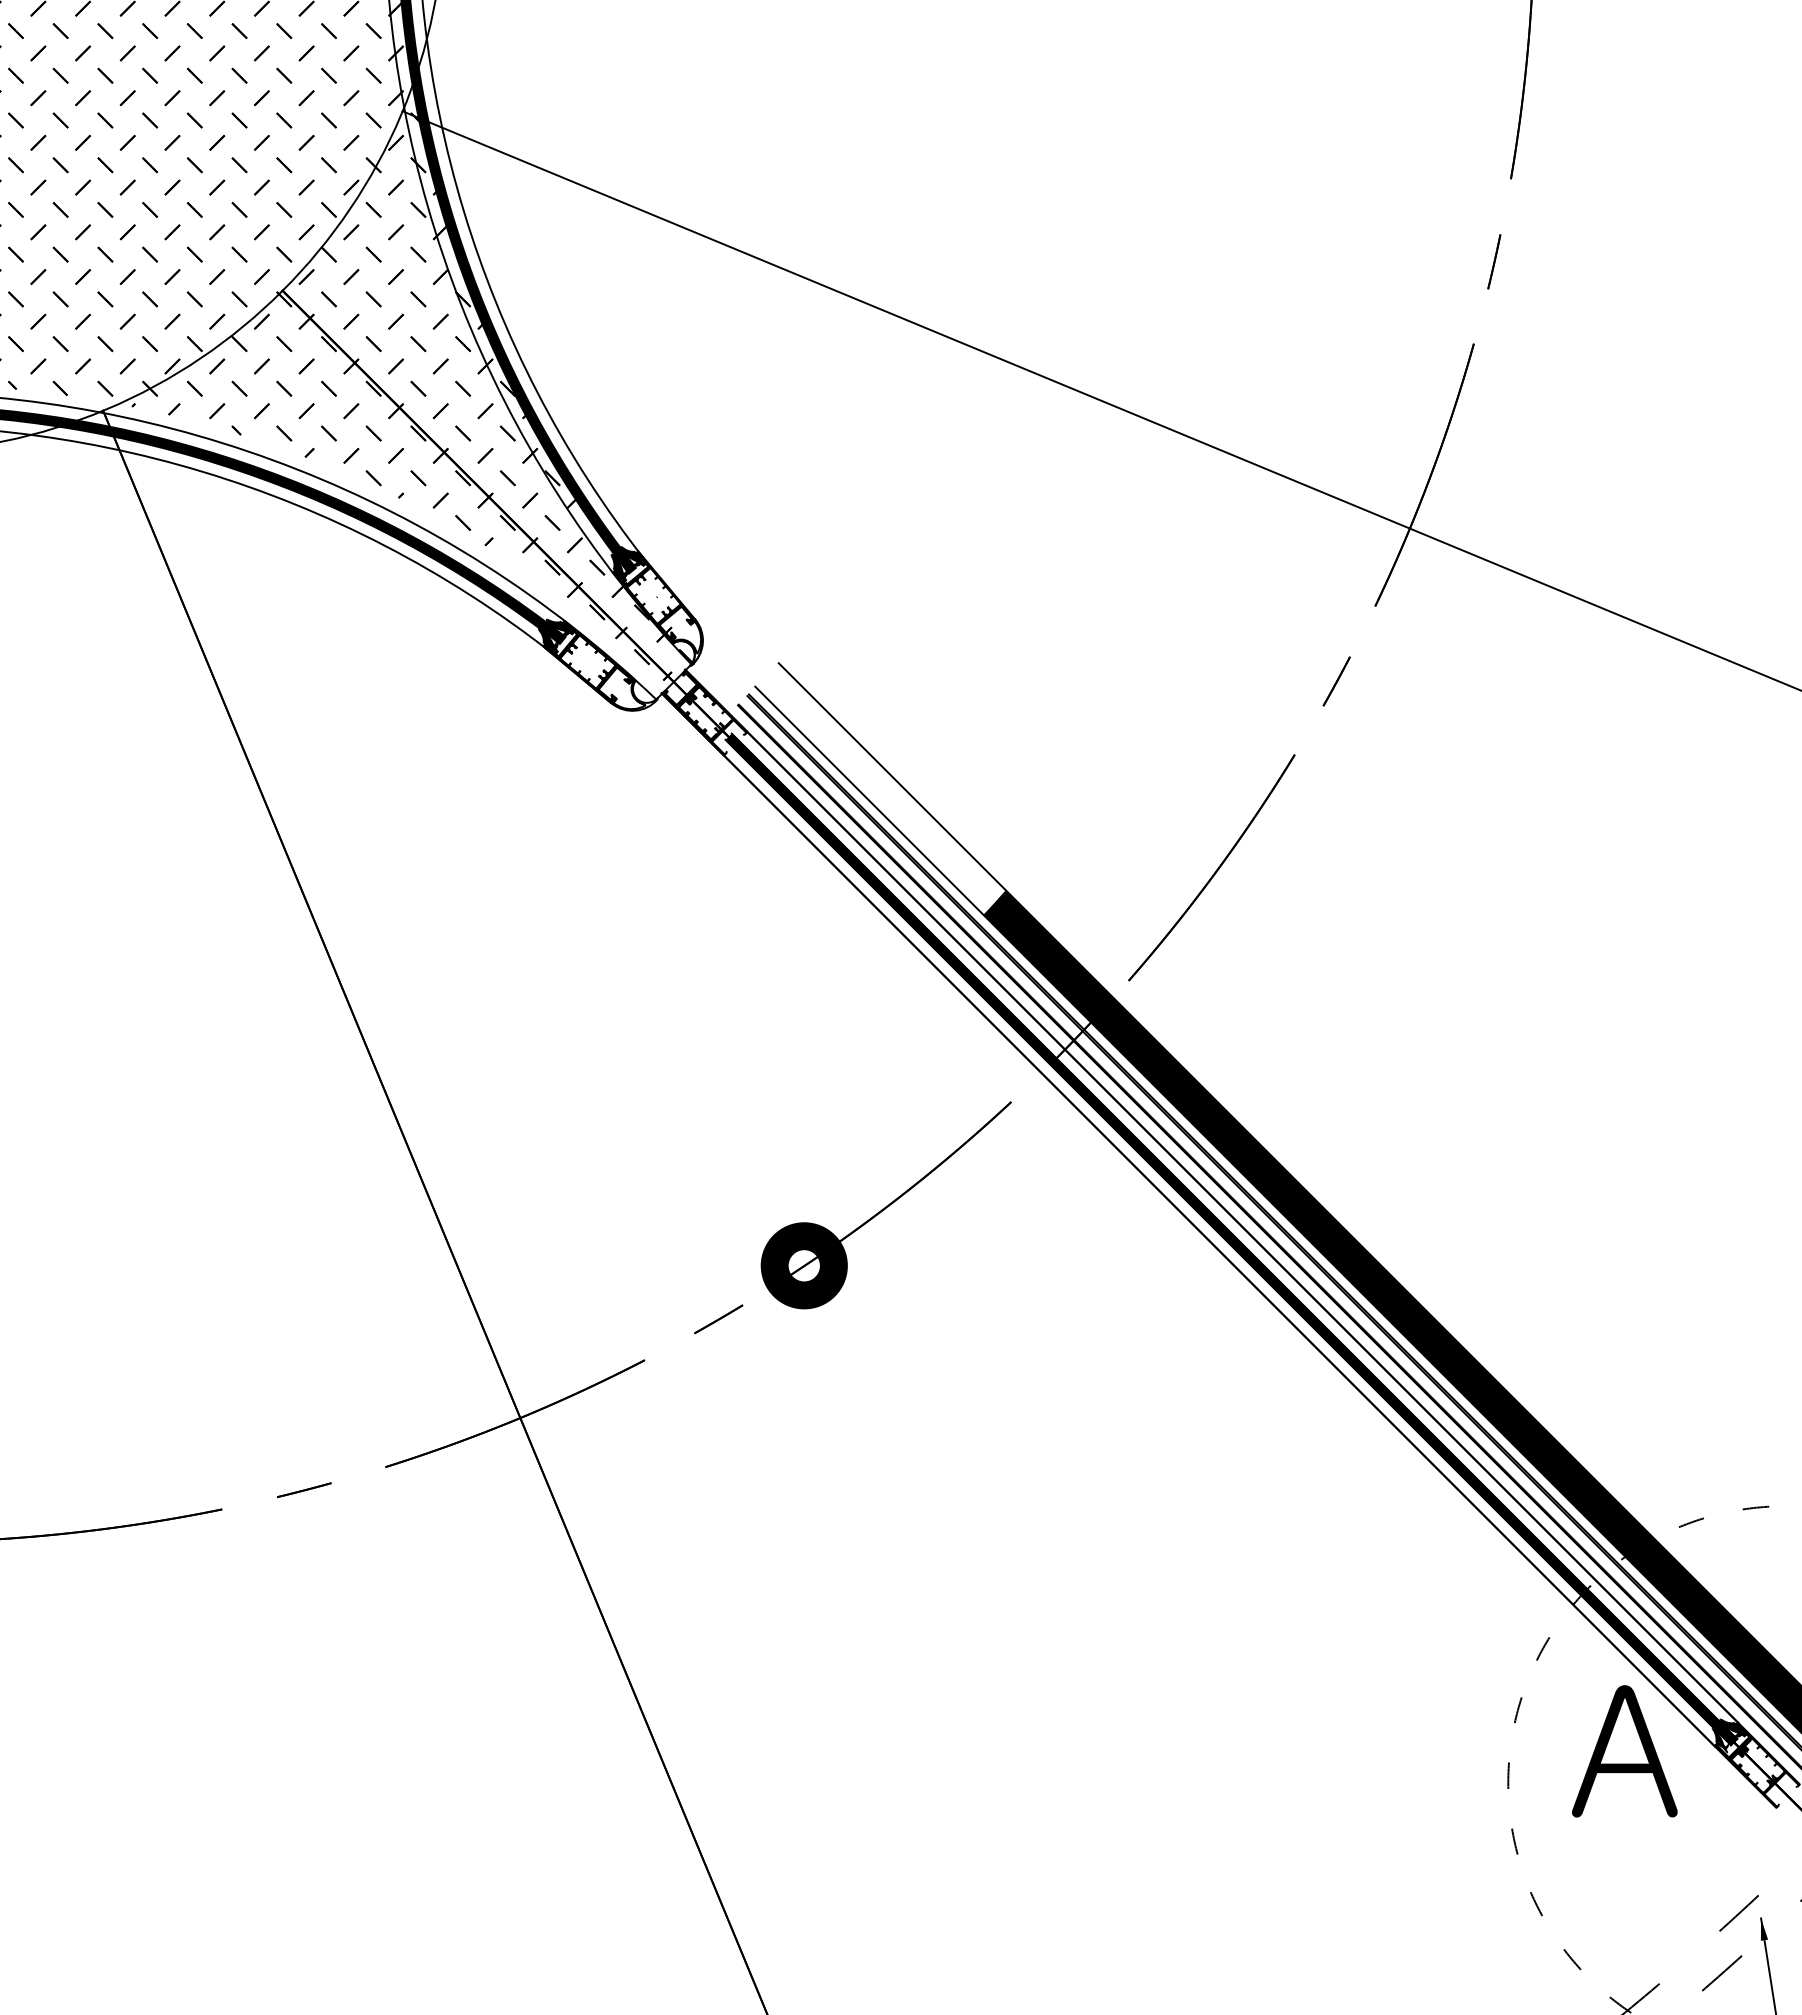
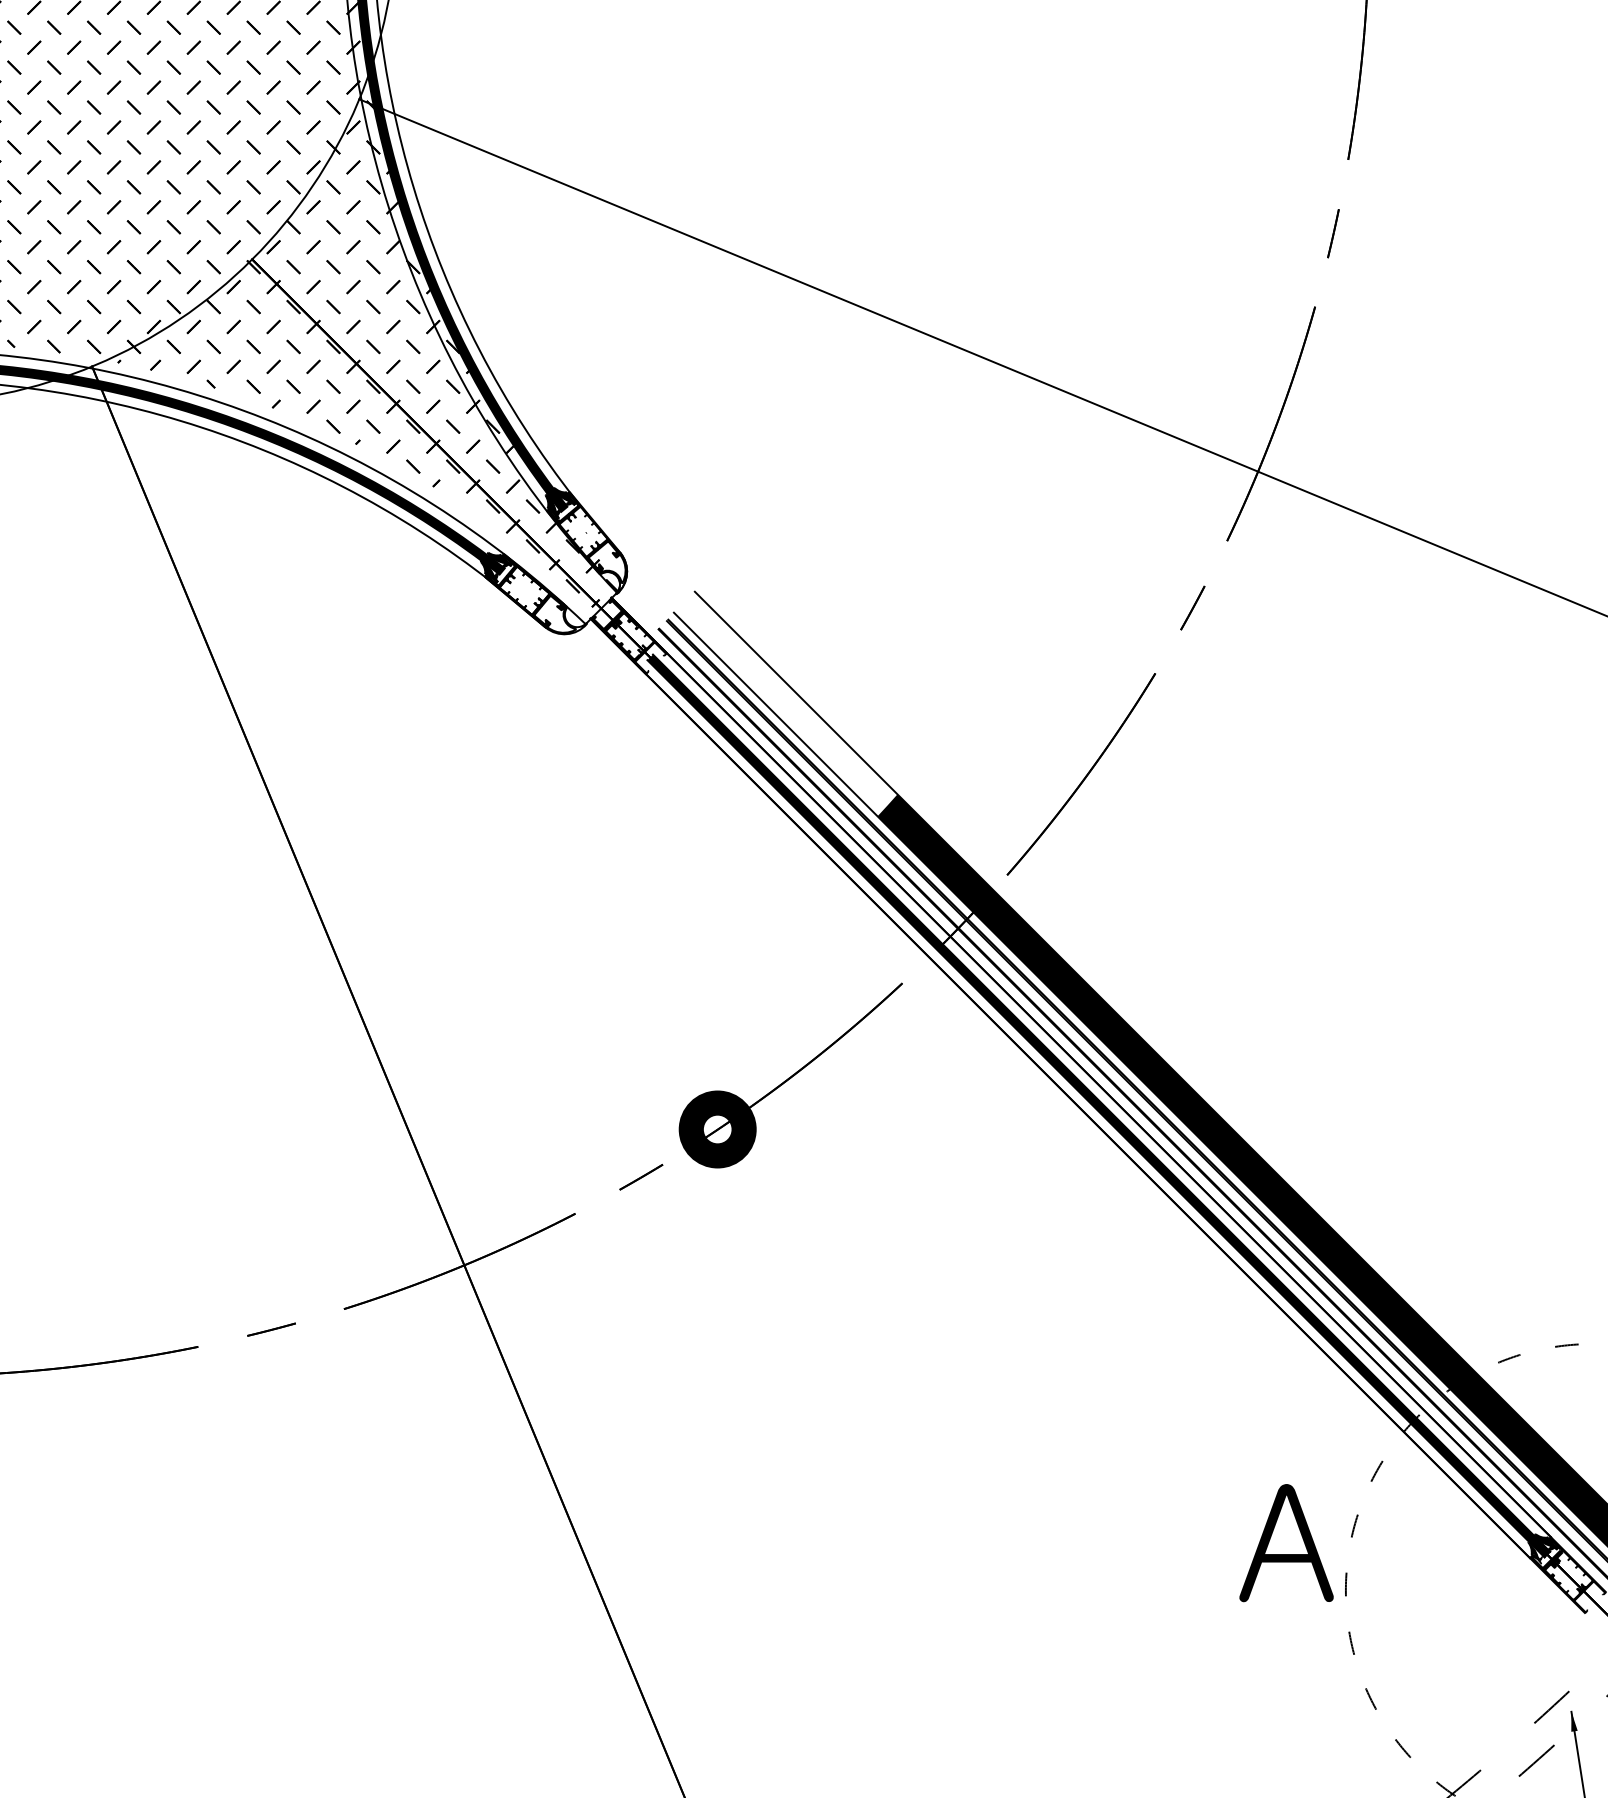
text: (1624, 1751) -> (1286, 1543), moved

